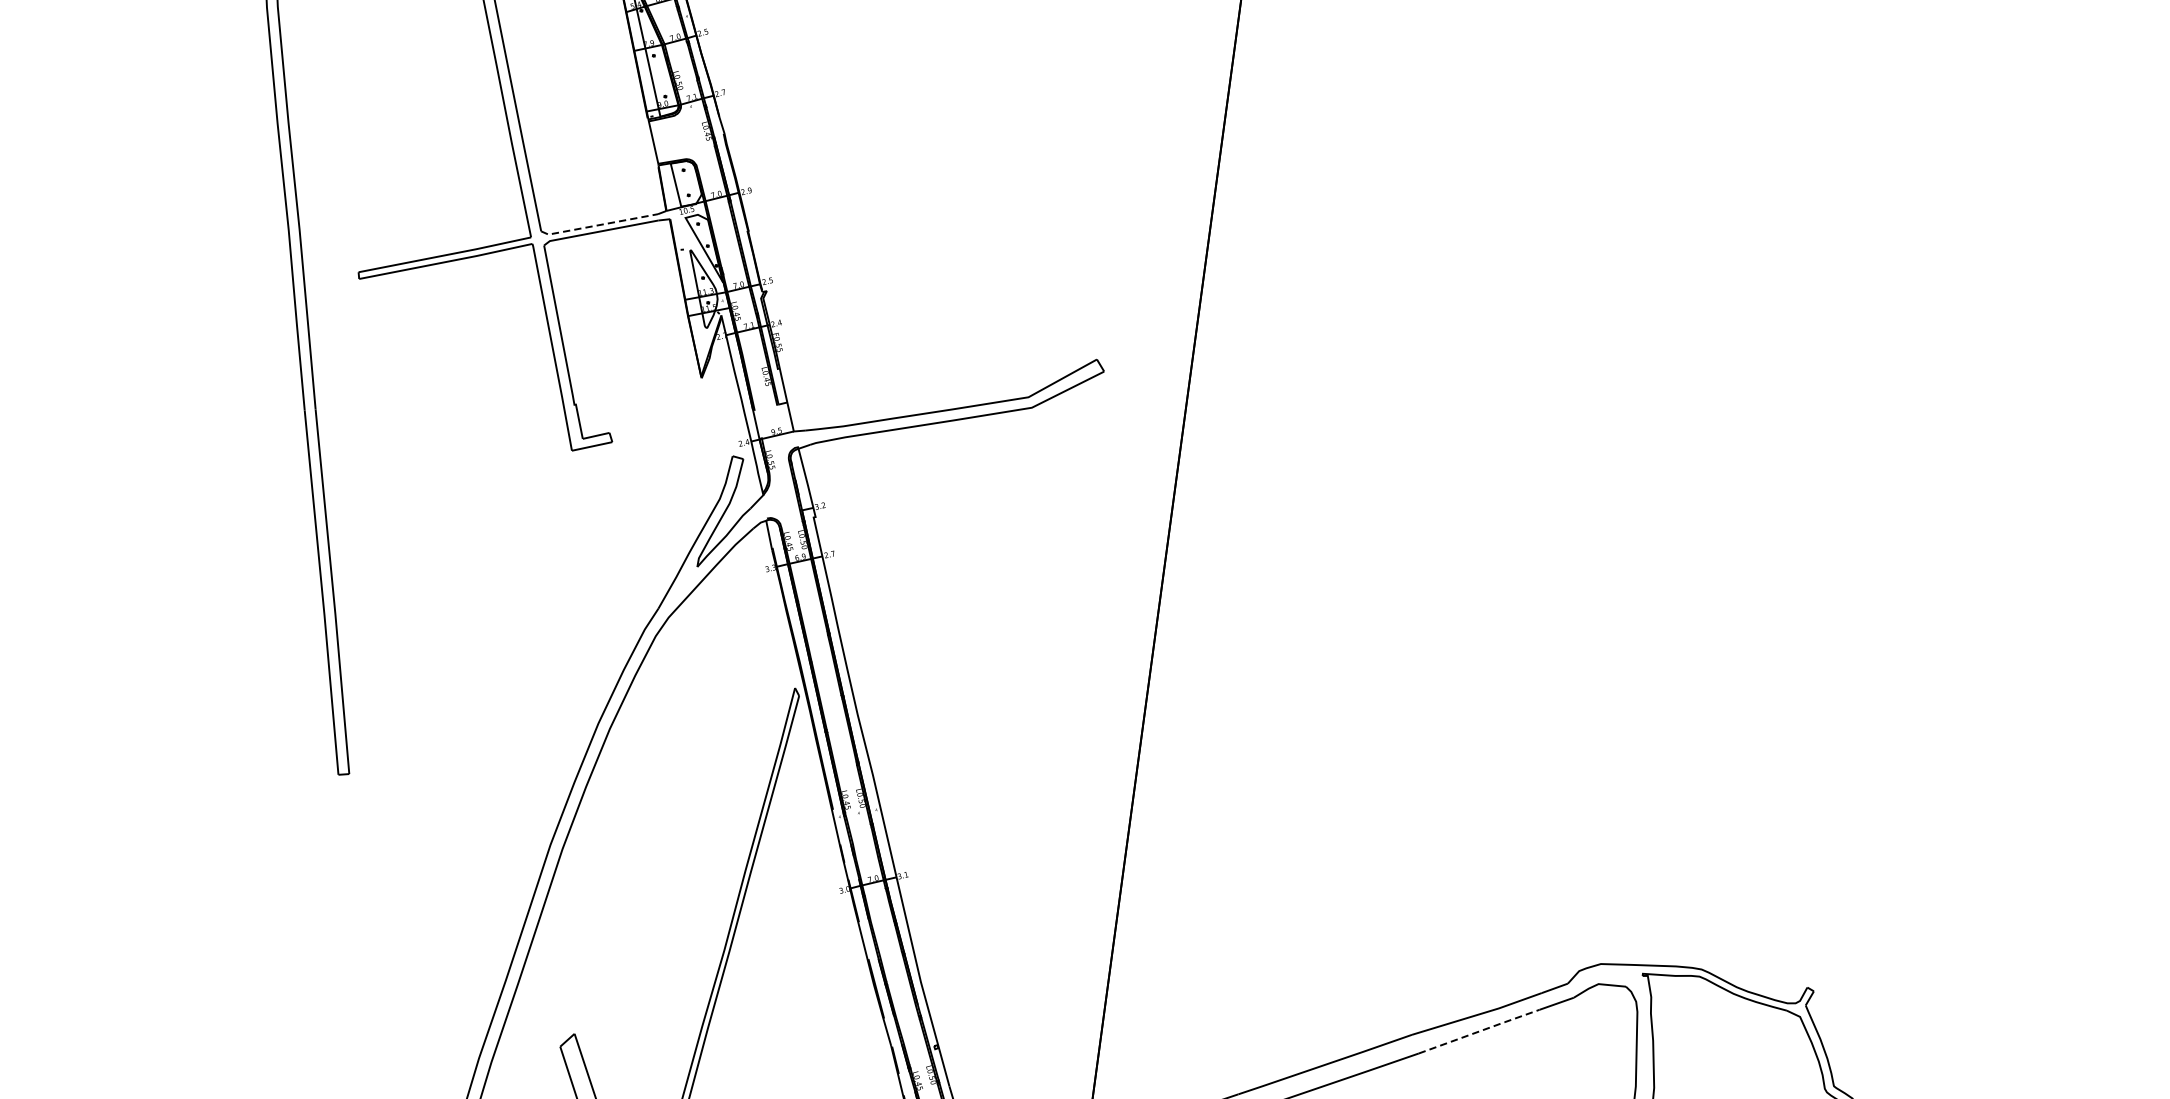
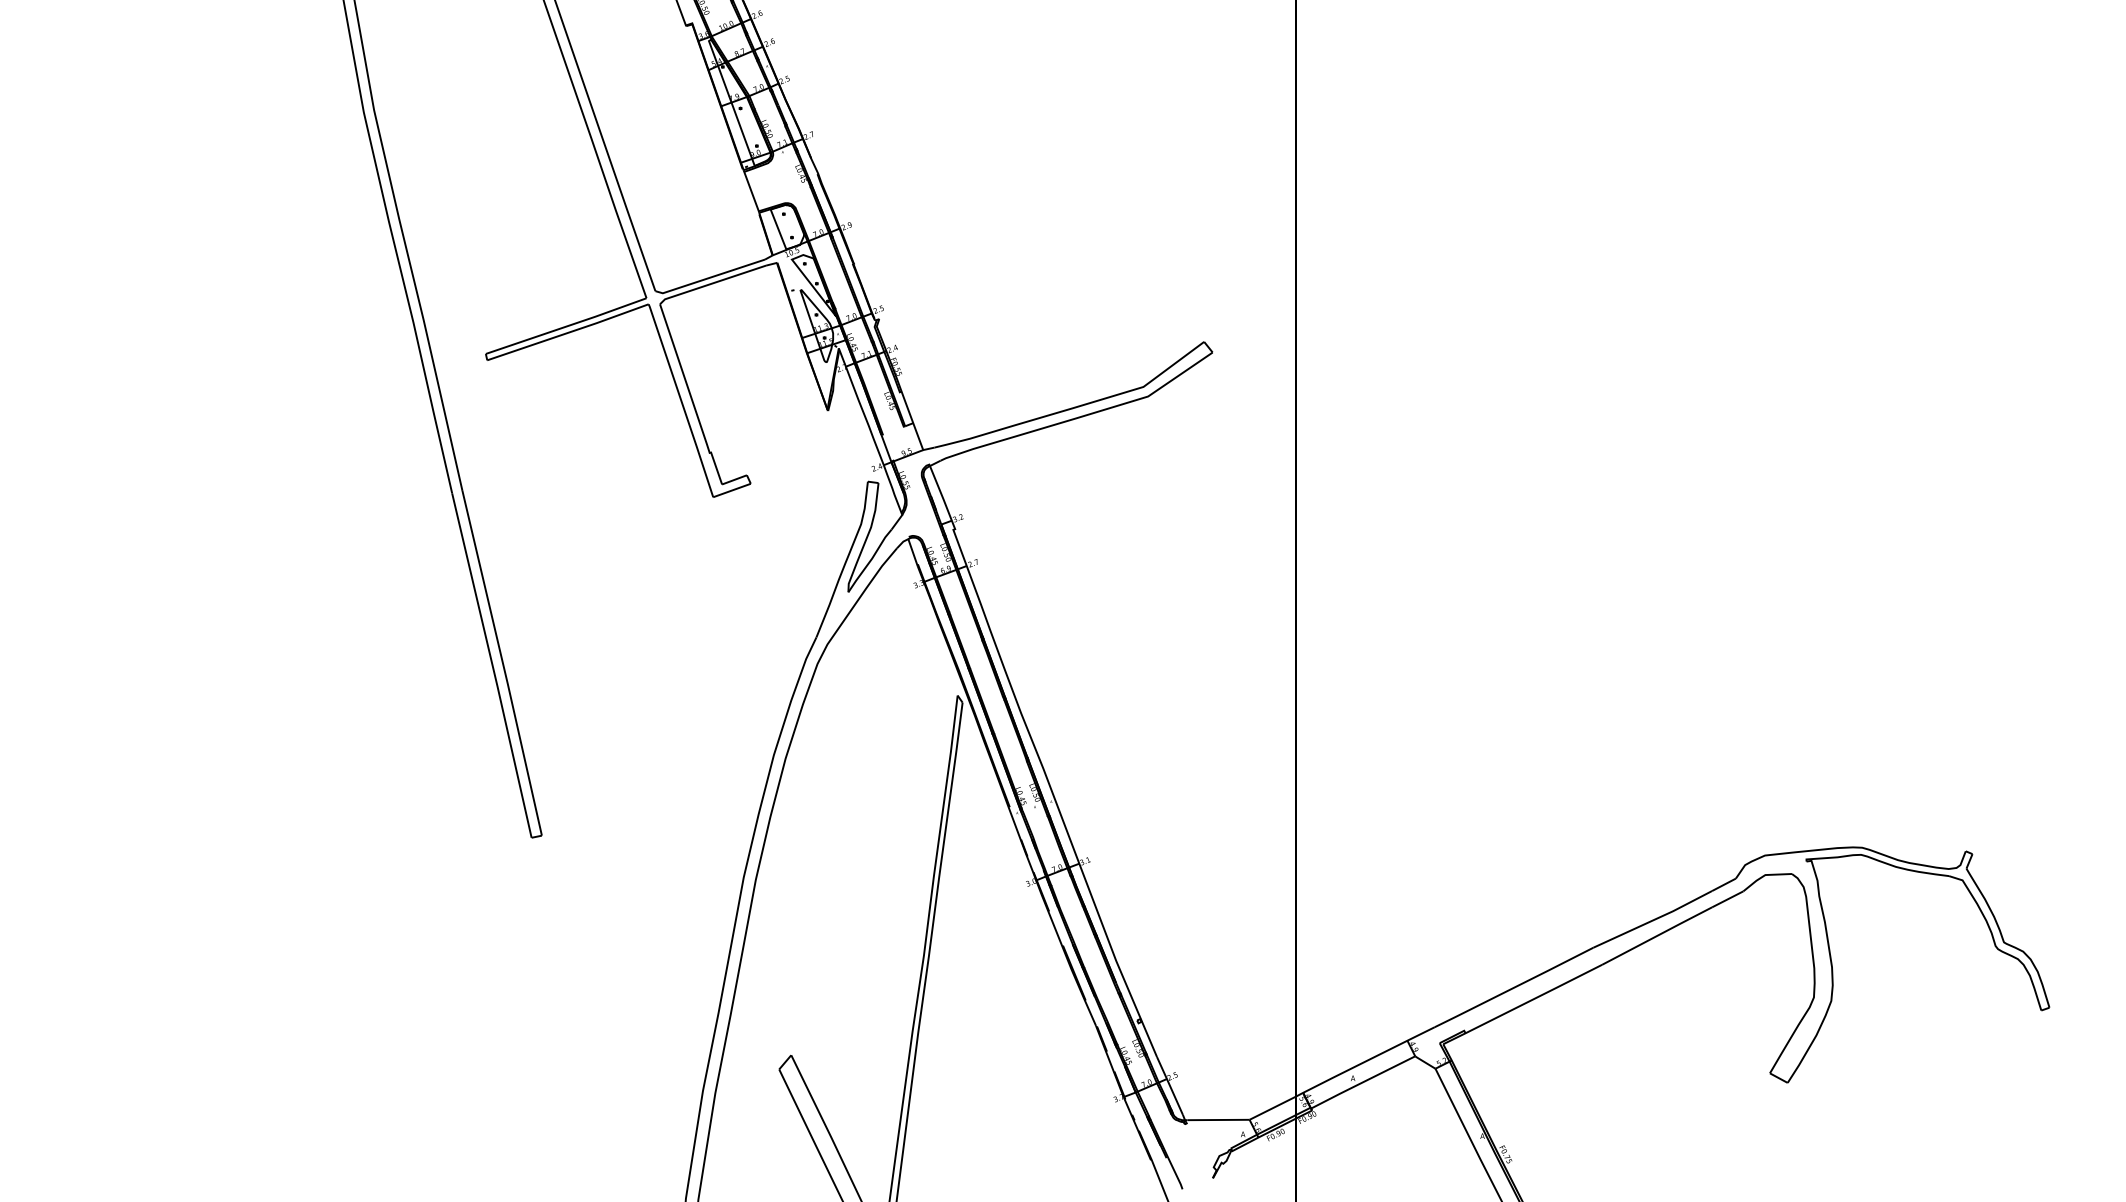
line: (599, 224) -> (710, 277), dashed -> solid
line: (1479, 1031) -> (1657, 935), dashed -> solid

